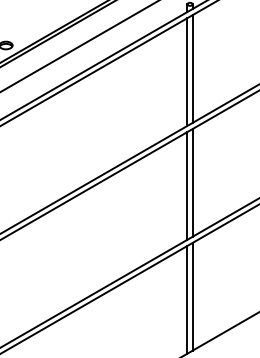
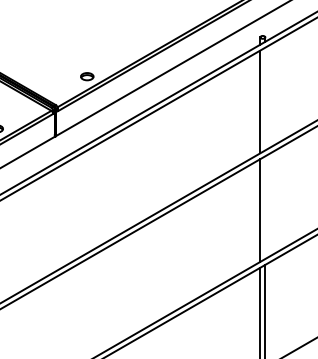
line: (192, 68) -> (265, 98), removed
line: (192, 182) -> (265, 207), removed

